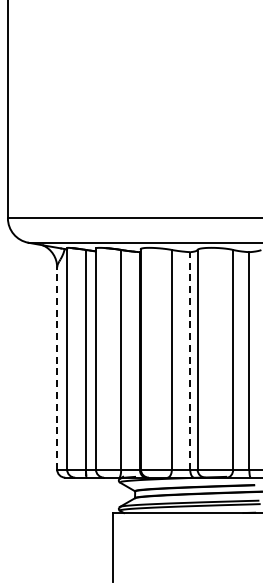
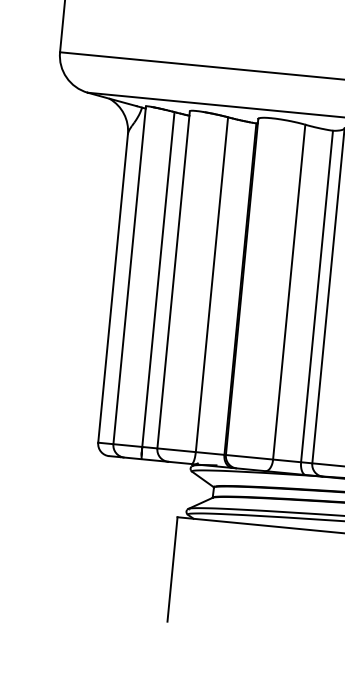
line: (190, 360) -> (317, 295), dashed -> solid
line: (57, 367) -> (113, 287), dashed -> solid

